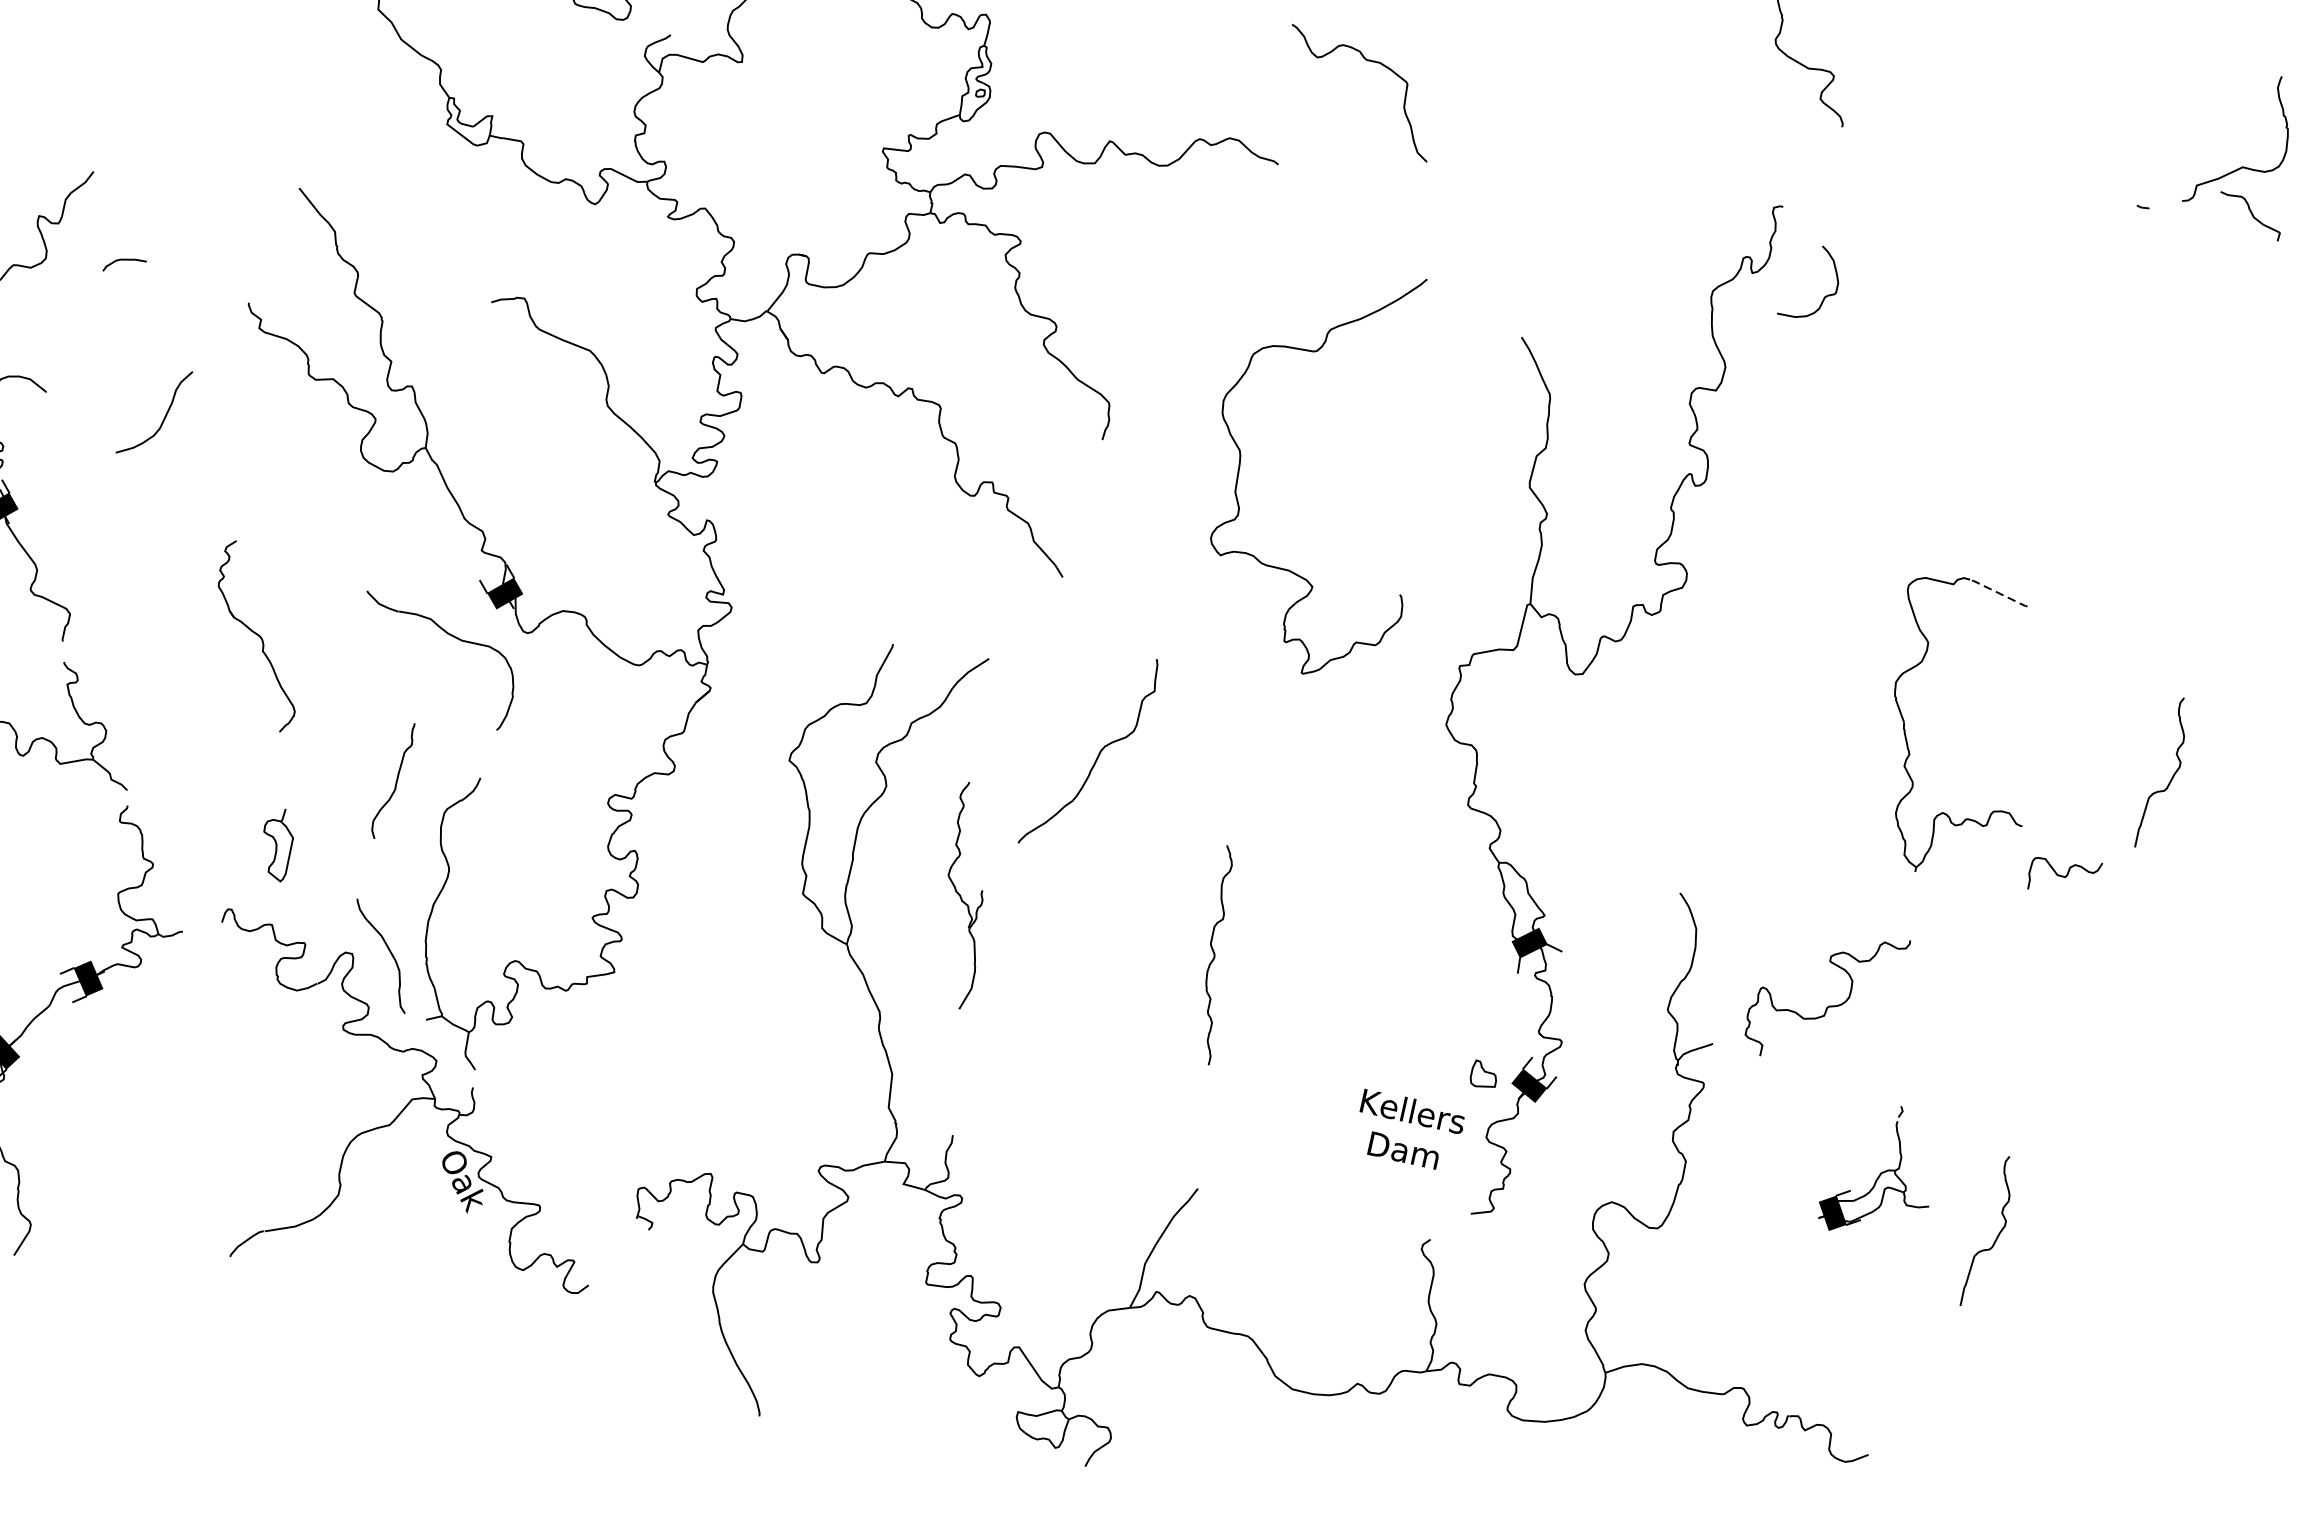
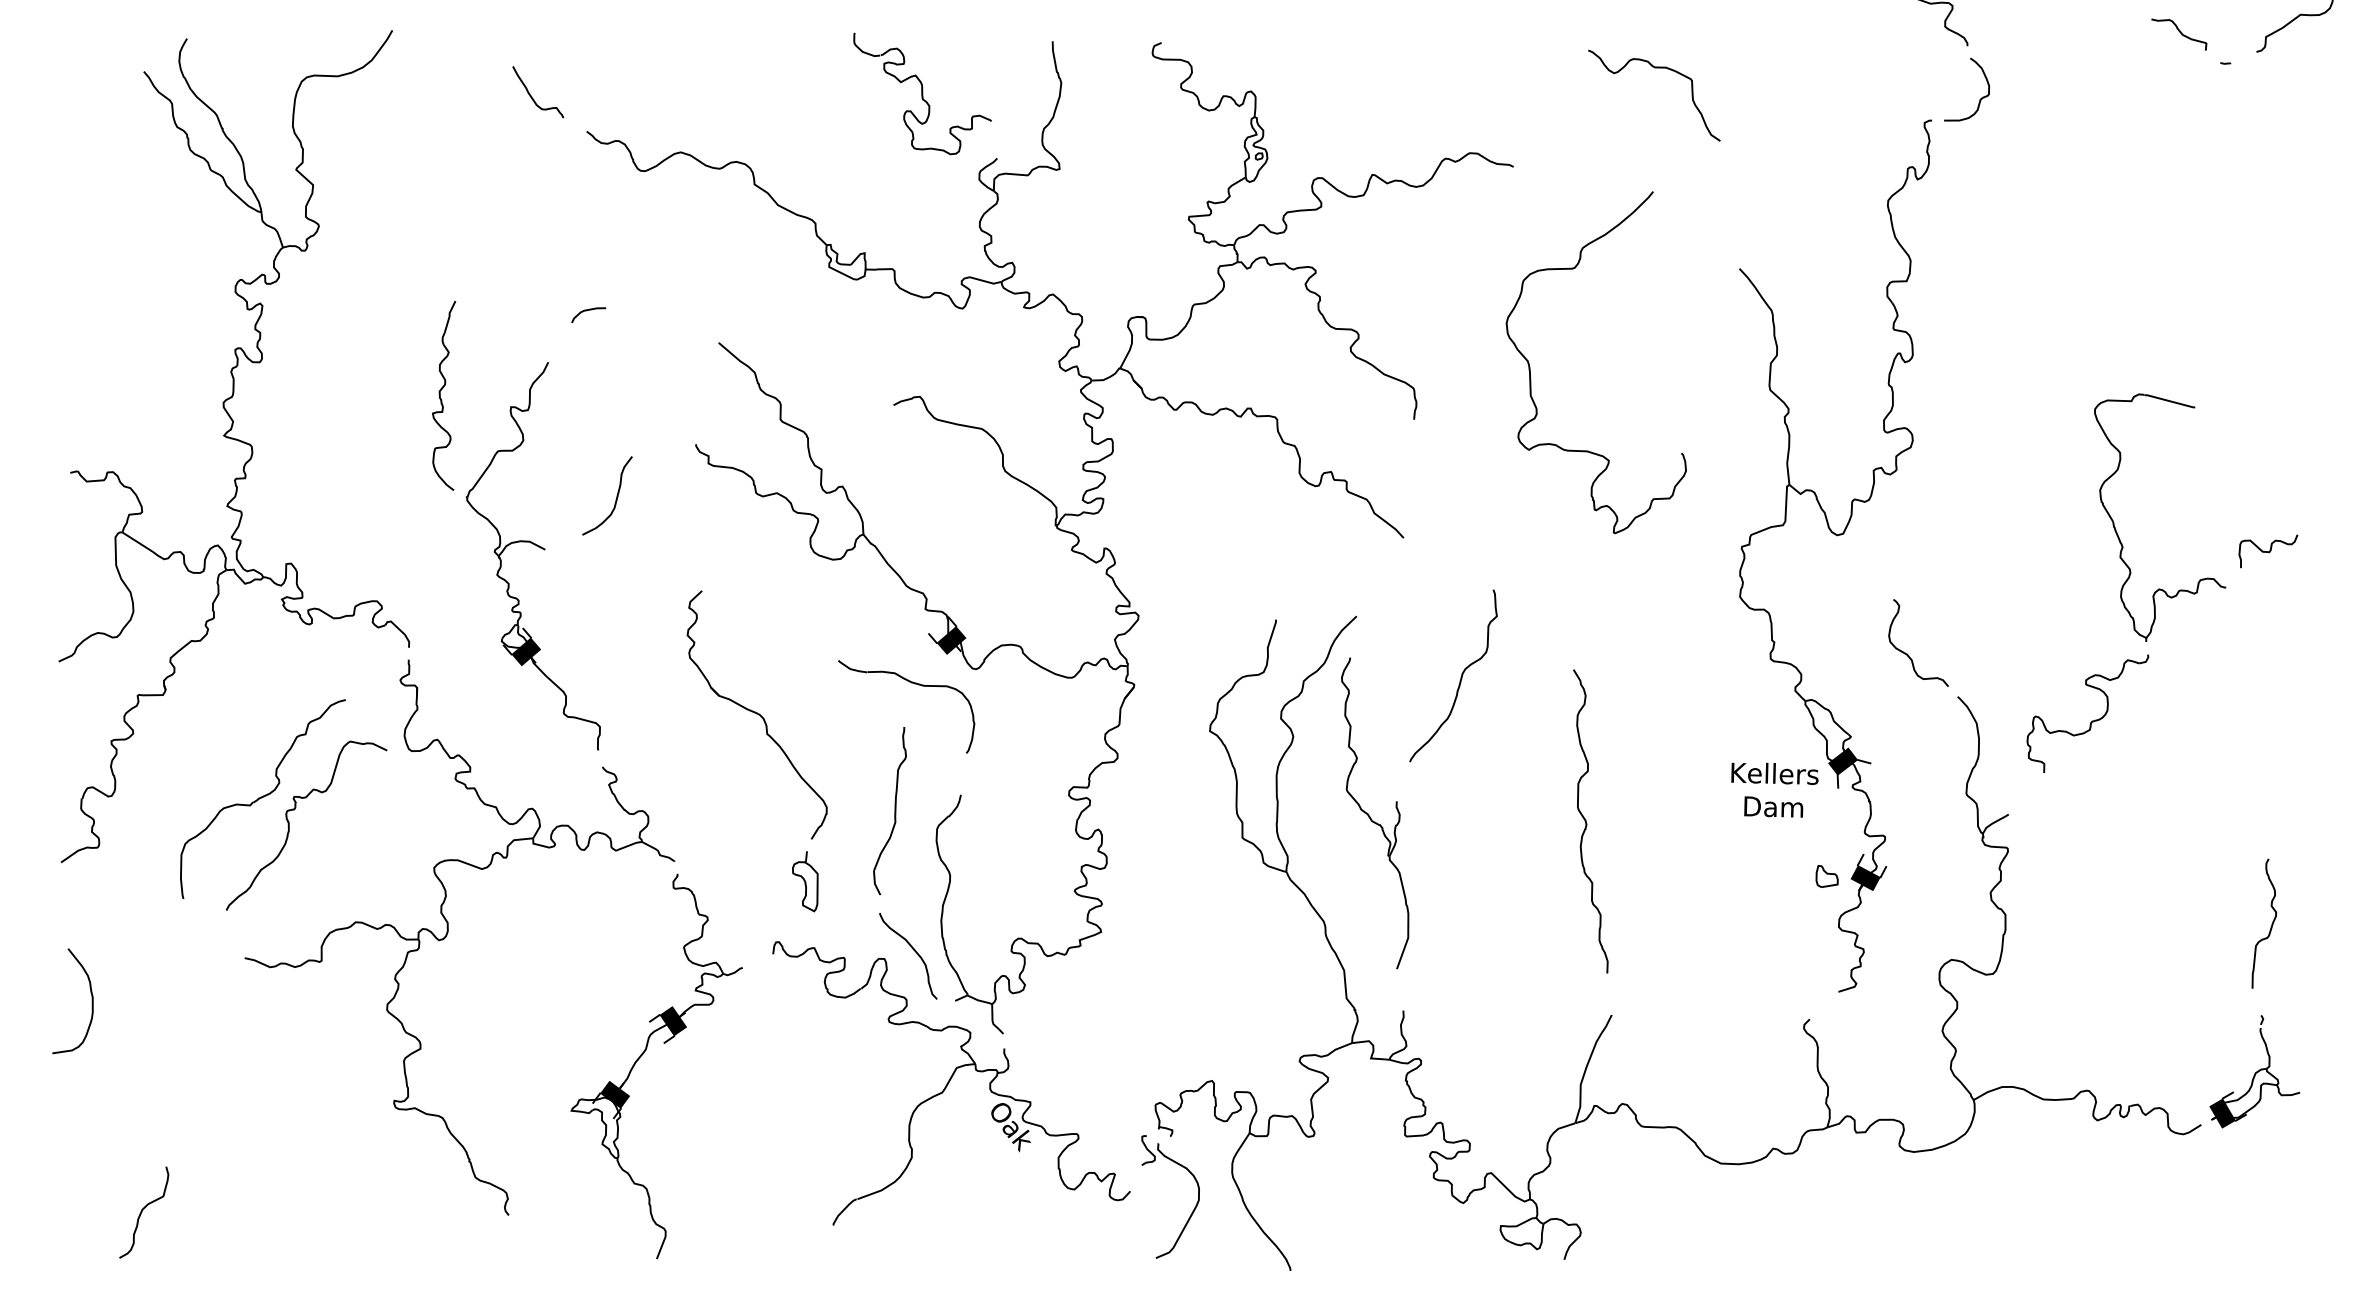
curve: (1366, 61) -> (1654, 68), moved
curve: (2251, 215) -> (2180, 33), moved
curve: (122, 261) -> (586, 311), moved
curve: (1823, 296) -> (1979, 99), moved
curve: (163, 418) -> (615, 499), moved
curve: (1241, 457) -> (1530, 366), moved
line: (1998, 593) -> (2169, 401), dashed -> solid
part: (257, 635) -> (756, 714), size x1.67
curve: (2172, 774) -> (2340, 521), removed
part: (392, 781) -> (889, 811), size x1.67
curve: (1630, 830) -> (1907, 653), added
curve: (2064, 876) -> (2268, 551), moved
part: (965, 895) -> (1375, 813), size x1.67
part: (1217, 955) -> (1590, 821), size x1.67
part: (1829, 1005) -> (2092, 720), moved
text: (1408, 1130) -> (1774, 789), moved
part: (1880, 1171) -> (2254, 1071), moved
part: (660, 1319) -> (1194, 1207), added

